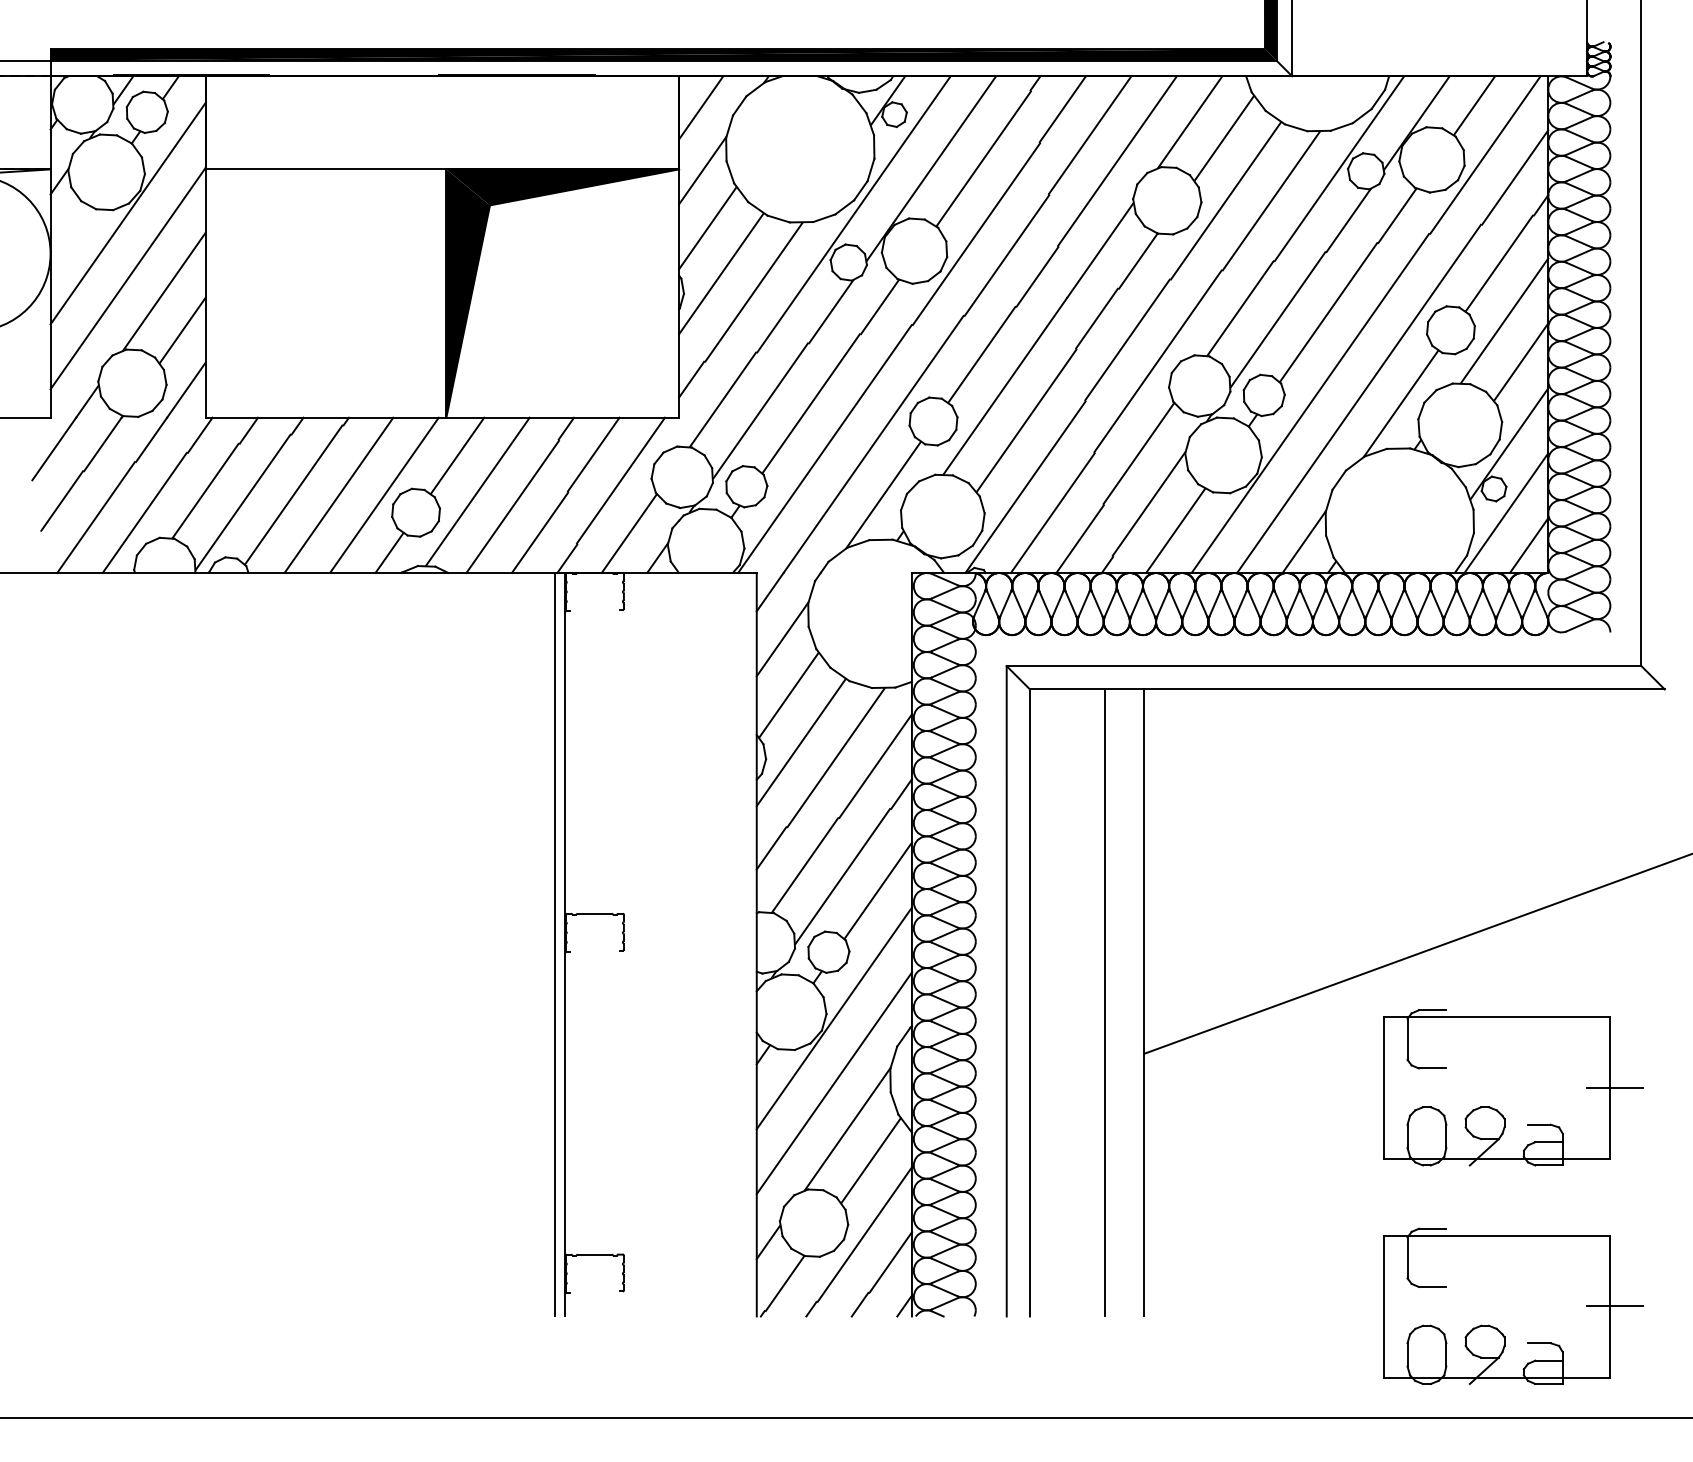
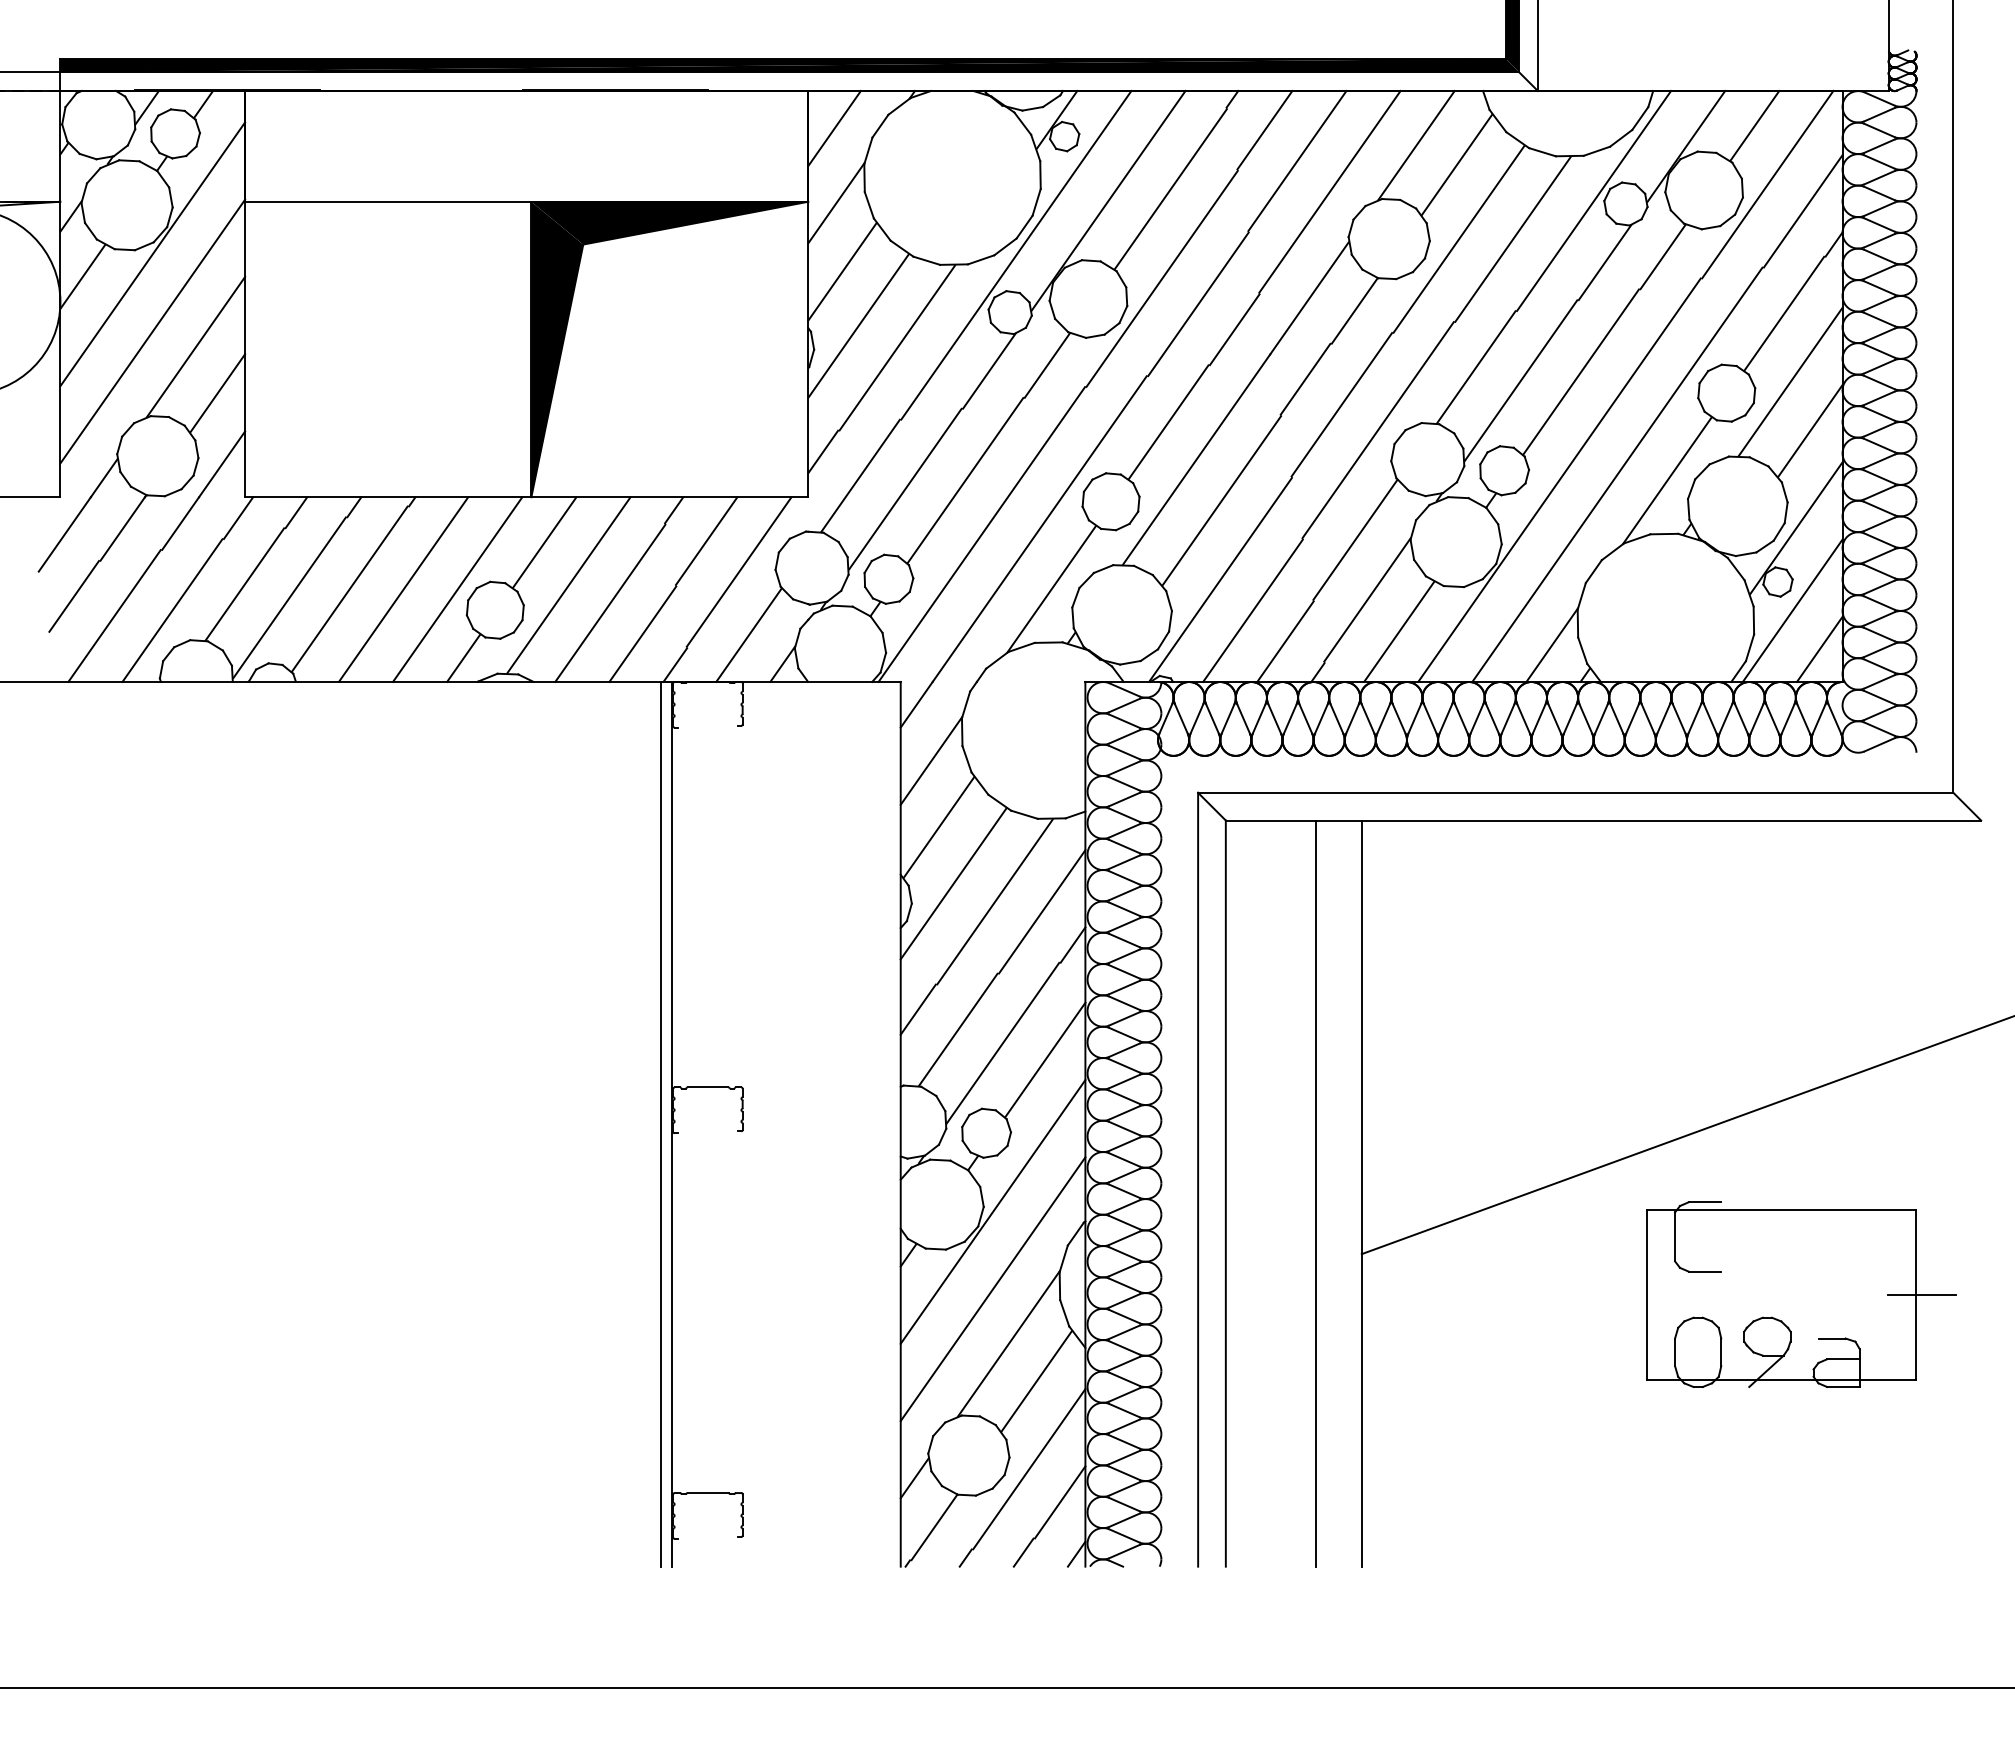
line: (69, 232) -> (82, 276), added
part: (1513, 1306) -> (1801, 1554), removed

